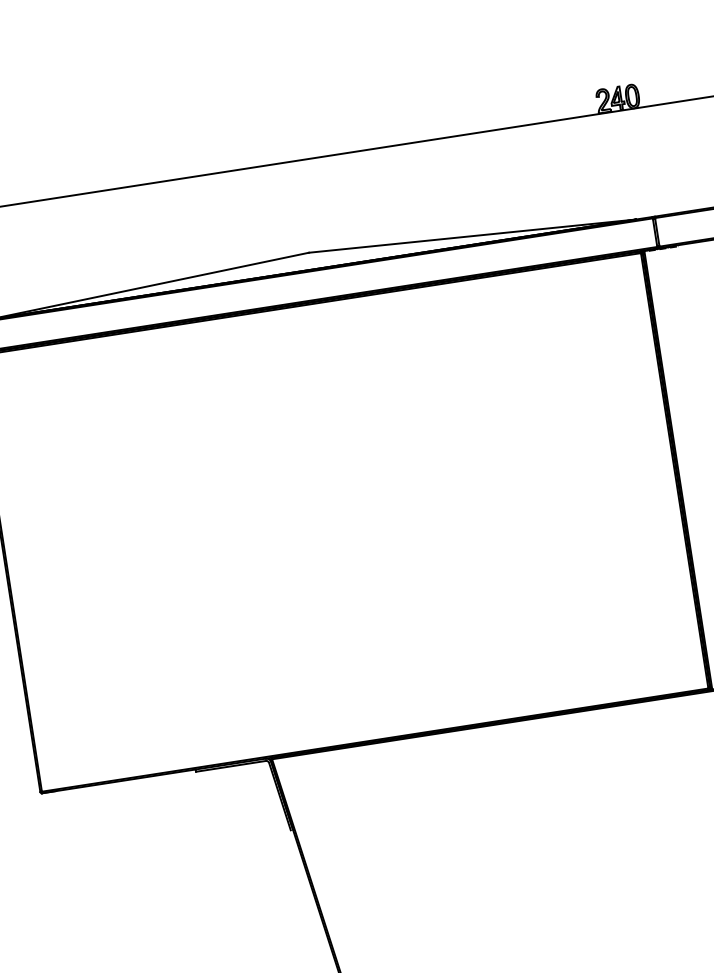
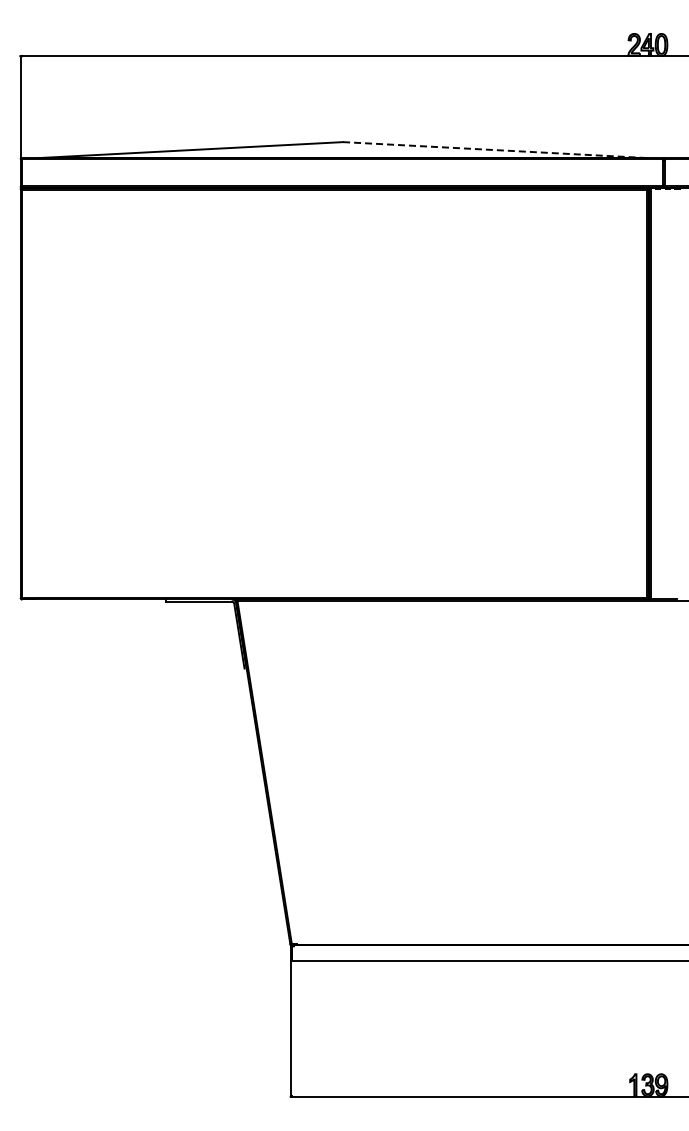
line: (472, 236) -> (495, 150), solid -> dashed

